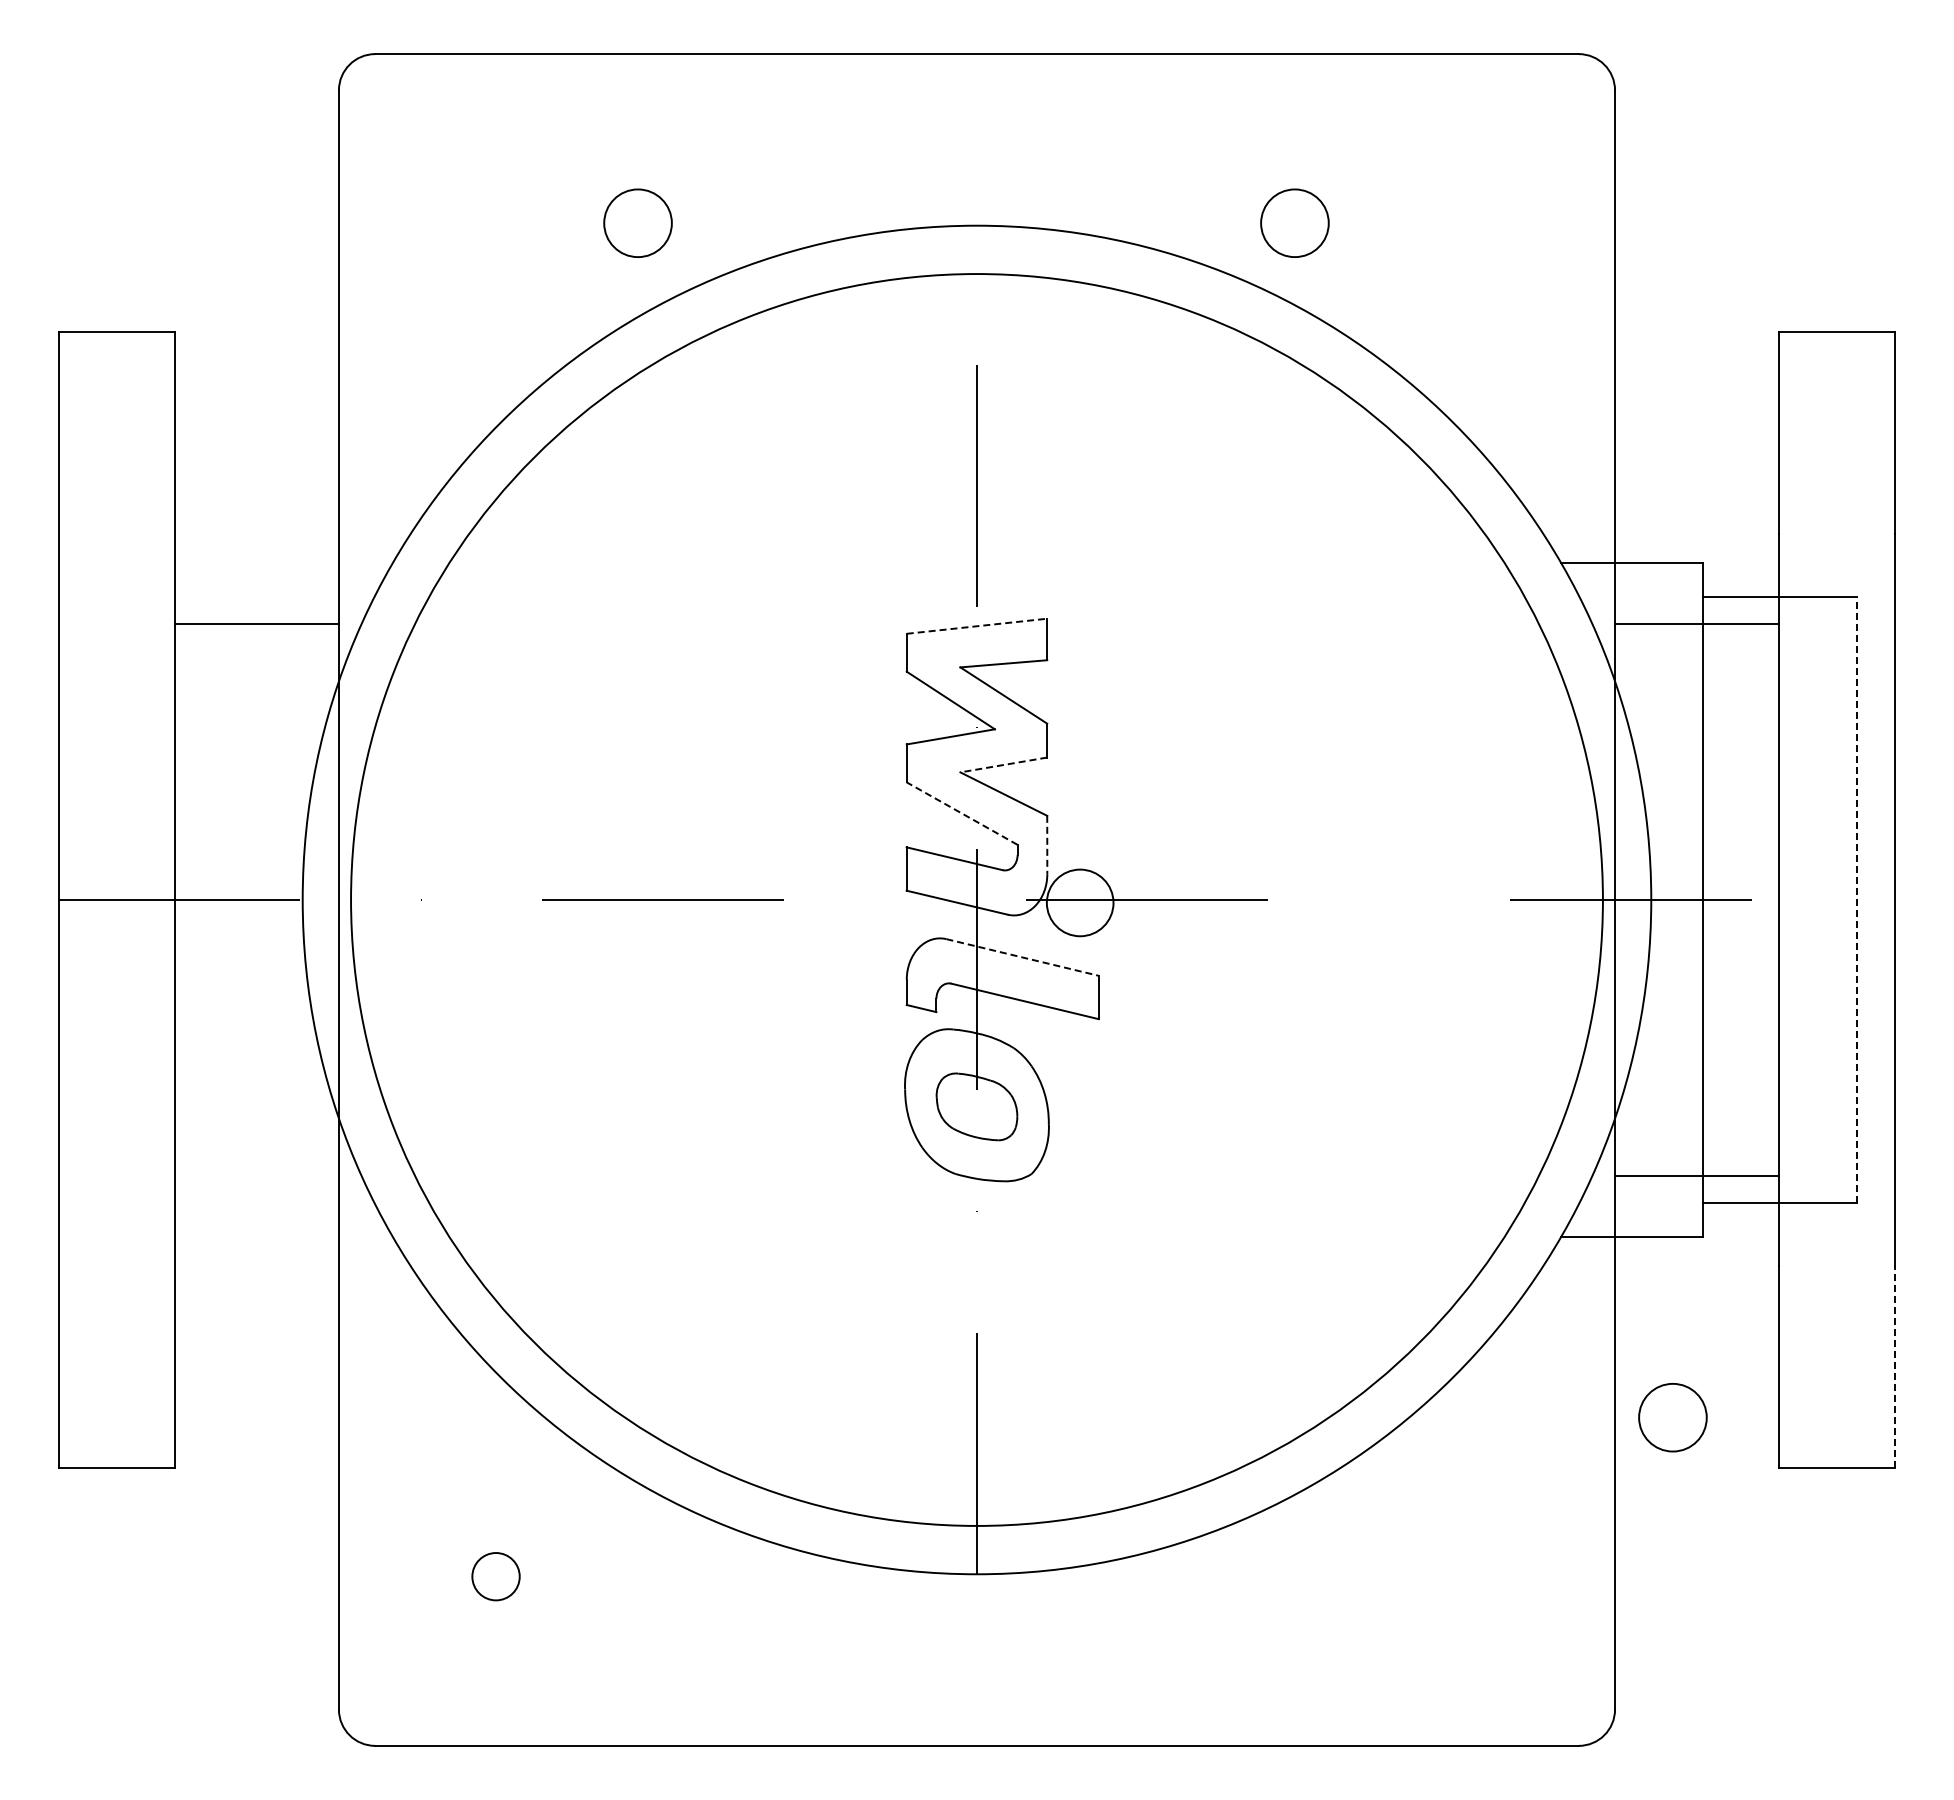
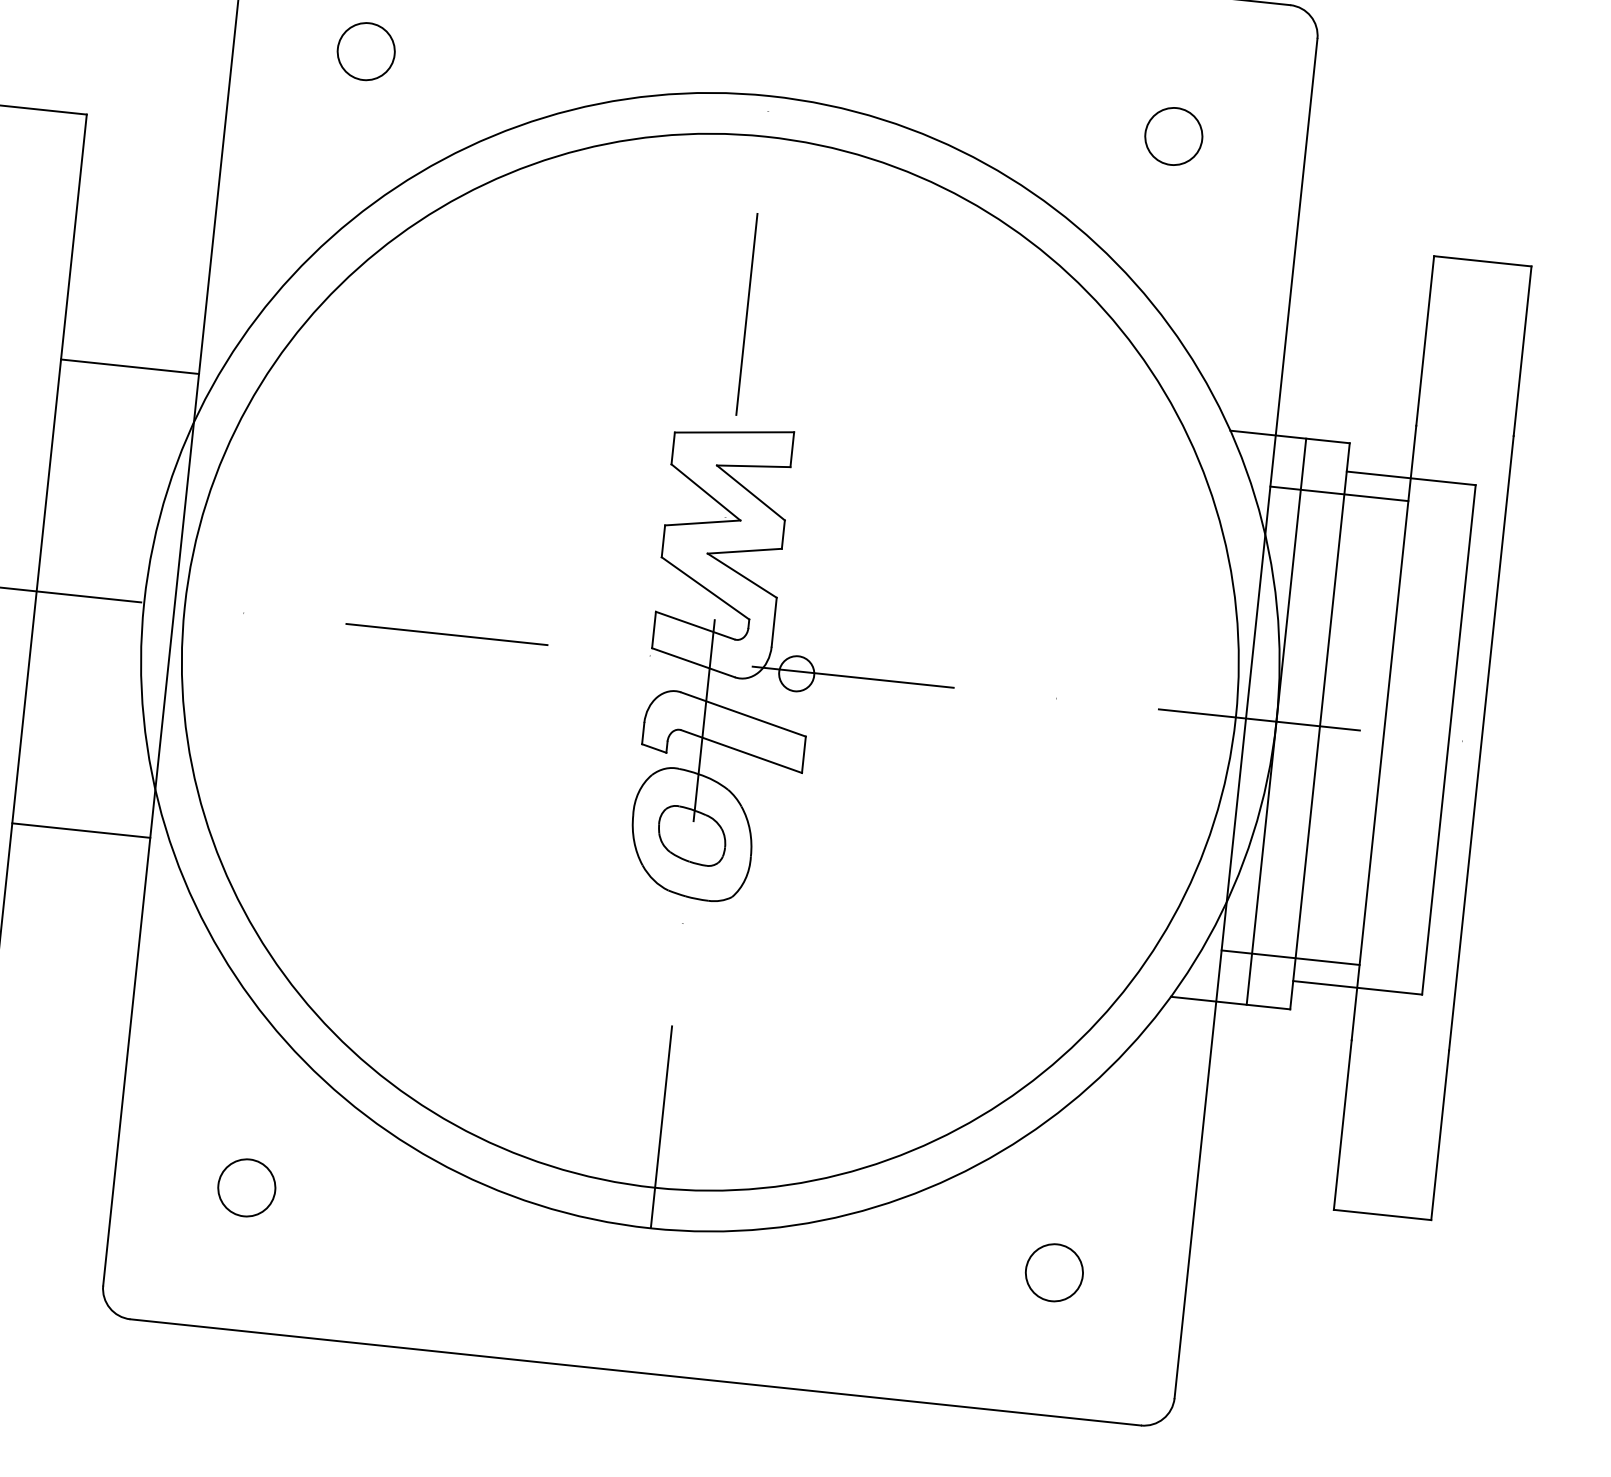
circle: (637, 222) -> (365, 50), moved
circle: (1294, 222) -> (1173, 135), moved
line: (977, 626) -> (734, 432), dashed -> solid
line: (1003, 765) -> (744, 551), dashed -> solid
line: (962, 813) -> (705, 588), dashed -> solid
line: (1047, 845) -> (774, 622), dashed -> solid
line: (1651, 899) -> (1276, 721), added
line: (1856, 899) -> (1448, 739), dashed -> solid
circle: (1080, 902) -> (797, 673), size x0.62
line: (1023, 957) -> (744, 714), dashed -> solid
line: (256, 1176) -> (81, 830), added
line: (1895, 1366) -> (1440, 1134), dashed -> solid
circle: (1672, 1417) -> (1054, 1272), moved
circle: (495, 1576) -> (246, 1187), size x1.43

